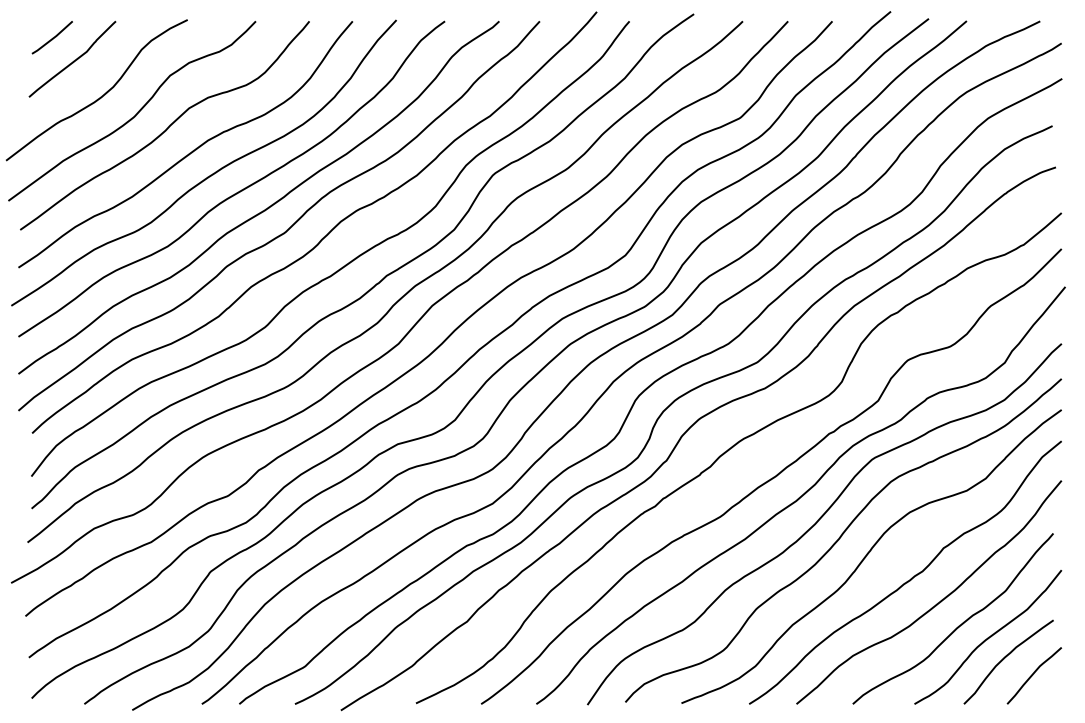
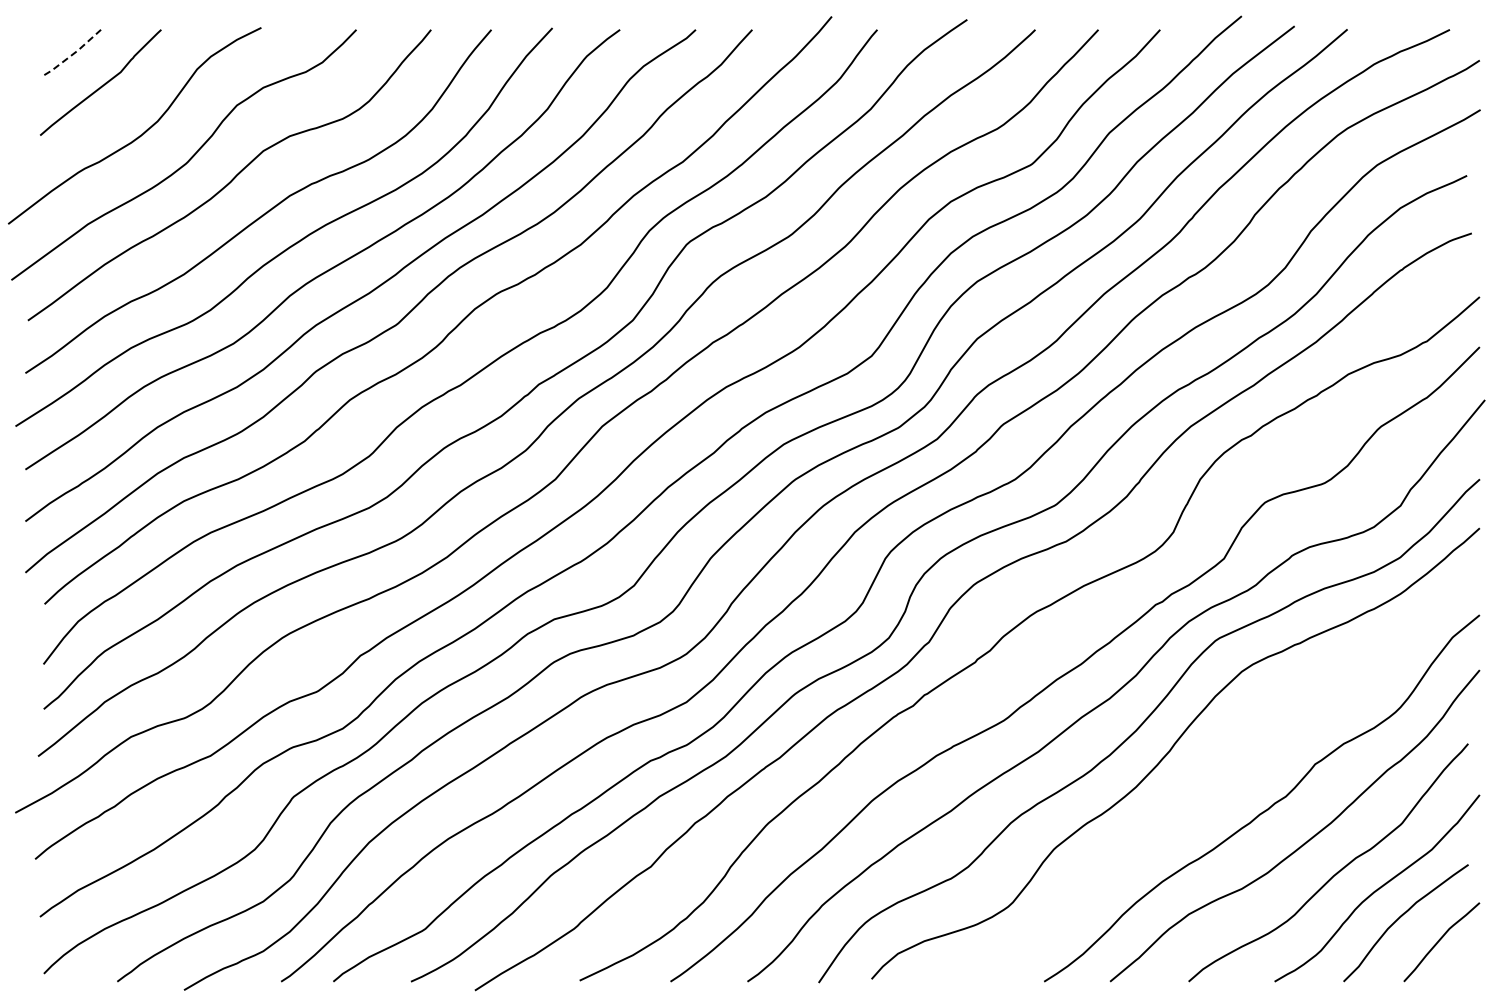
line: (52, 38) -> (73, 53), solid -> dashed
curve: (868, 554) -> (1210, 772), removed

